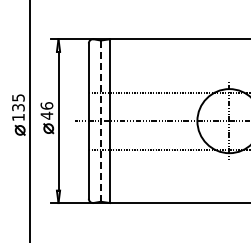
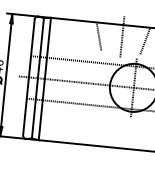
line: (207, 54) -> (122, 36), added
line: (176, 57) -> (99, 36), added
line: (238, 57) -> (145, 41), added
line: (100, 121) -> (37, 78), dashed -> solid

